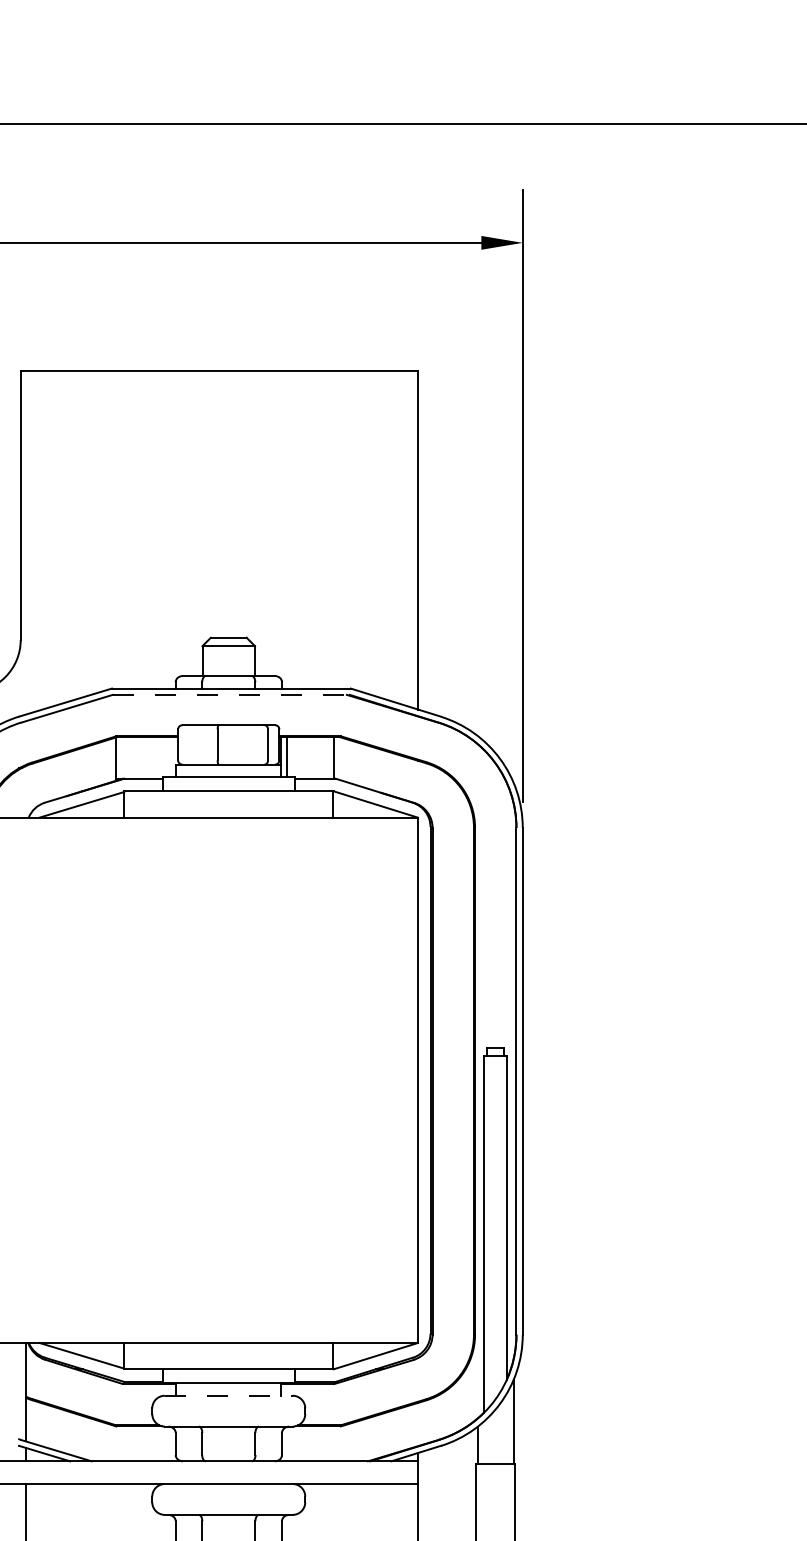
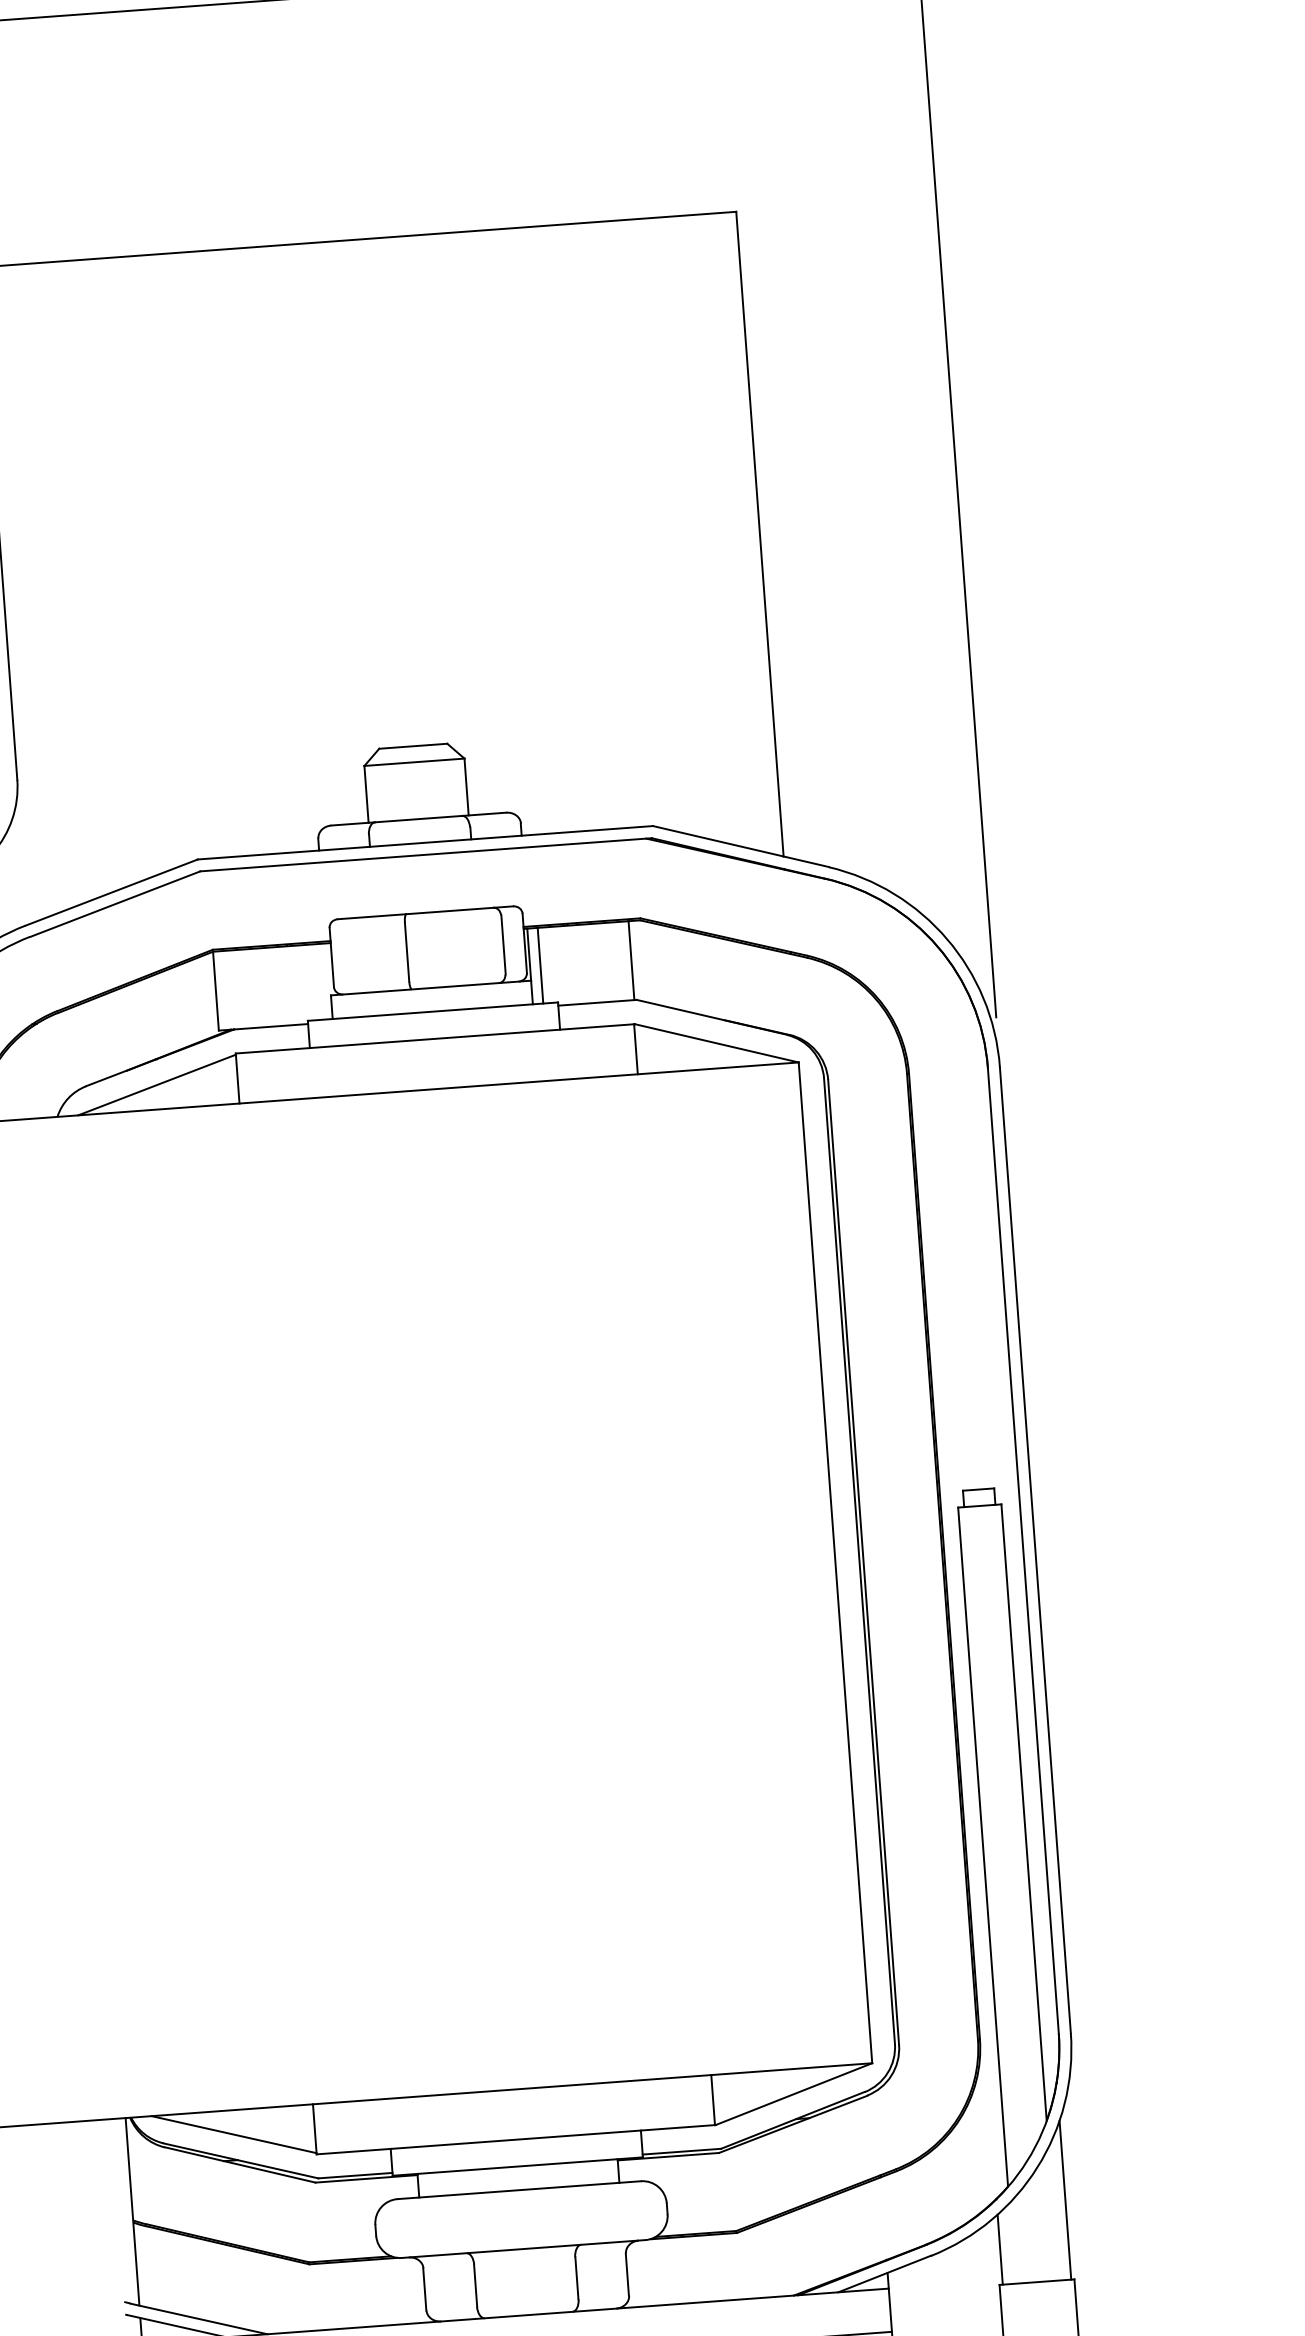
line: (231, 694) -> (426, 854), dashed -> solid
line: (228, 1395) -> (518, 2189), dashed -> solid

